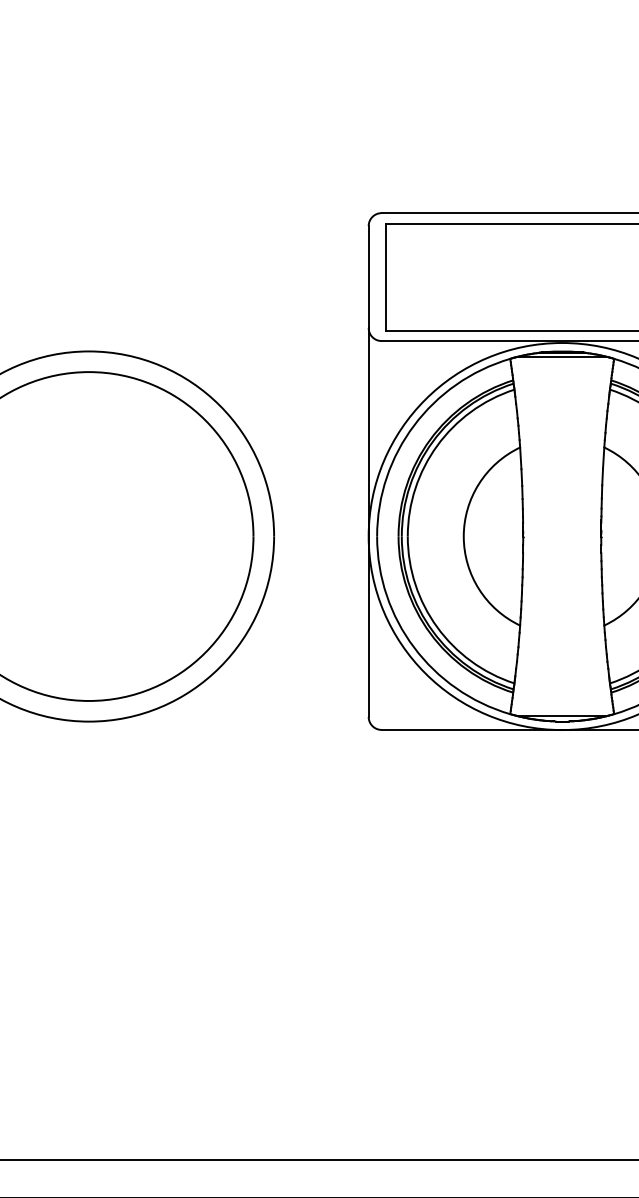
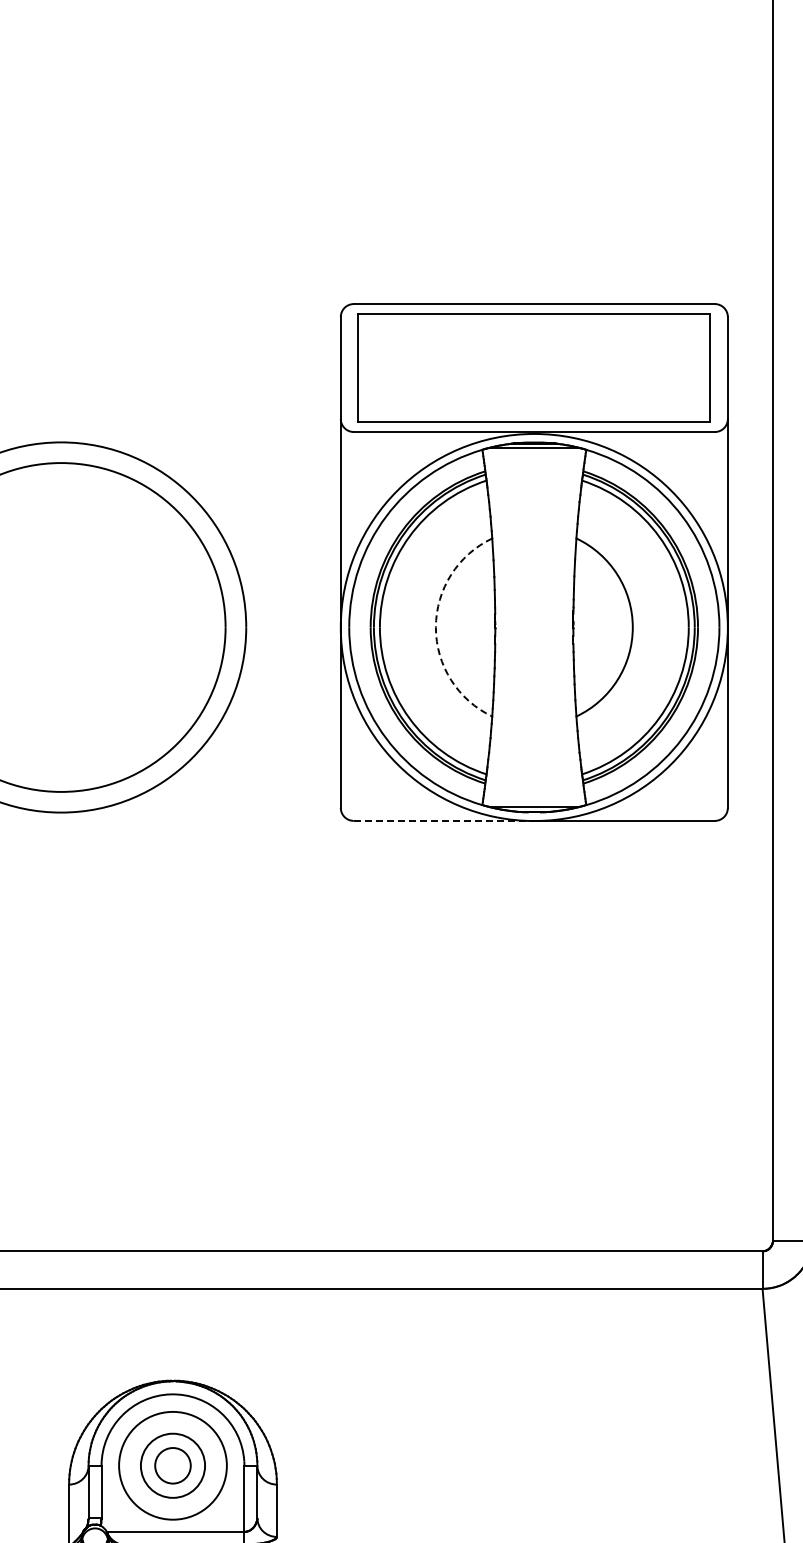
arc: (463, 536) -> (435, 627), solid -> dashed
line: (472, 730) -> (444, 821), solid -> dashed

